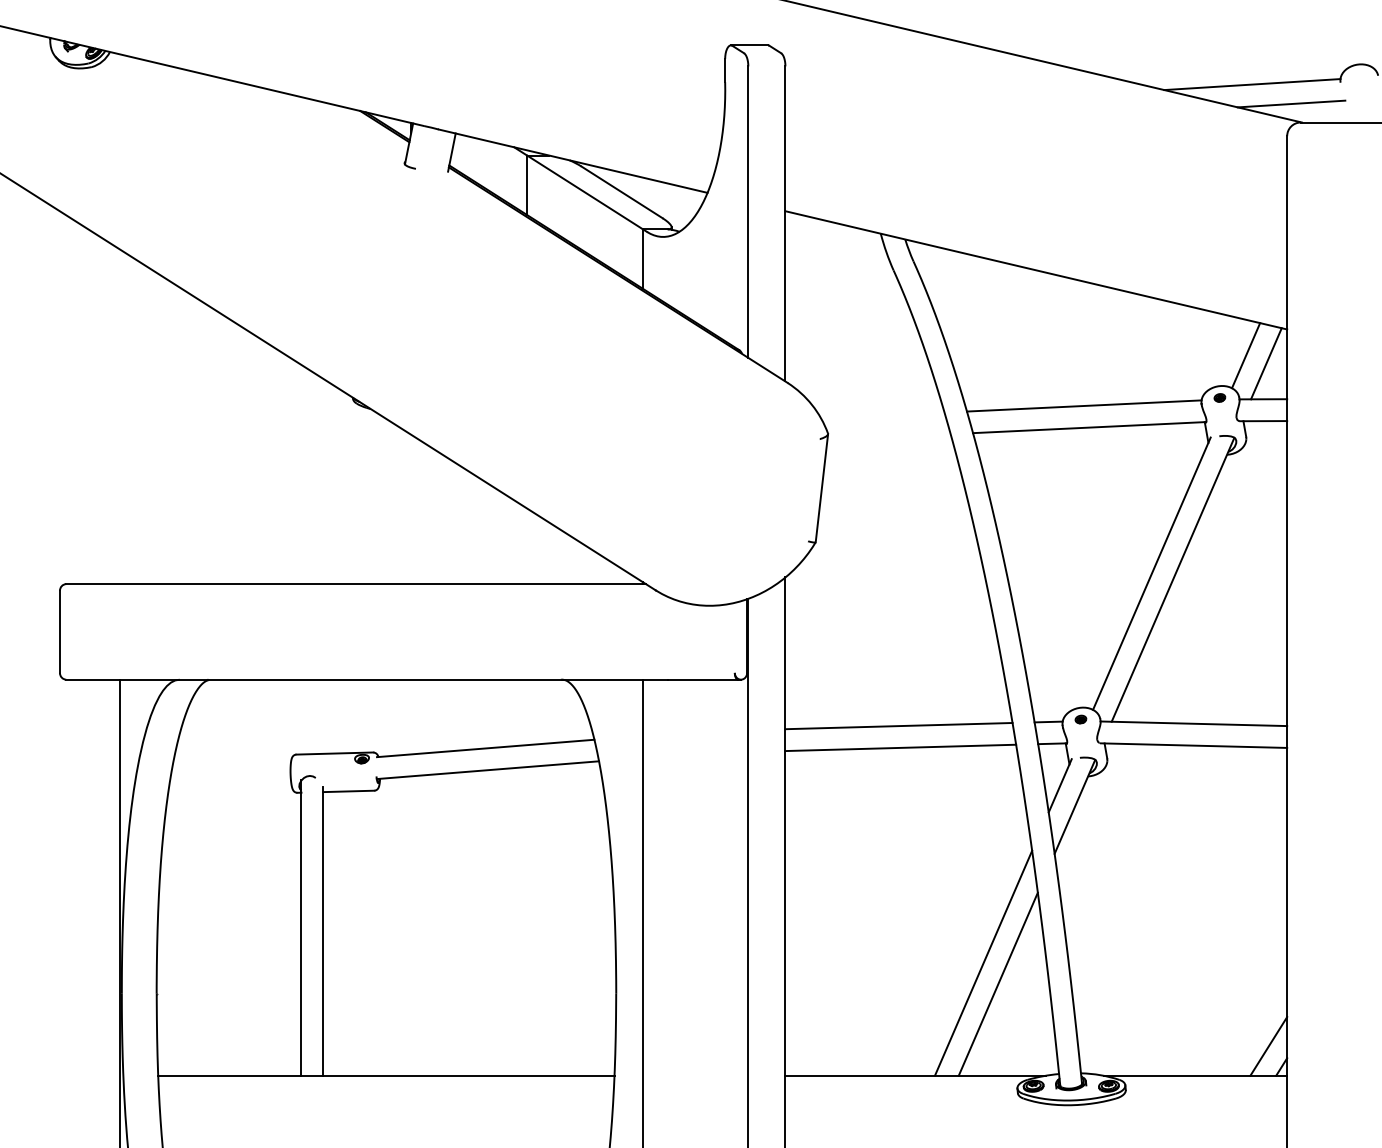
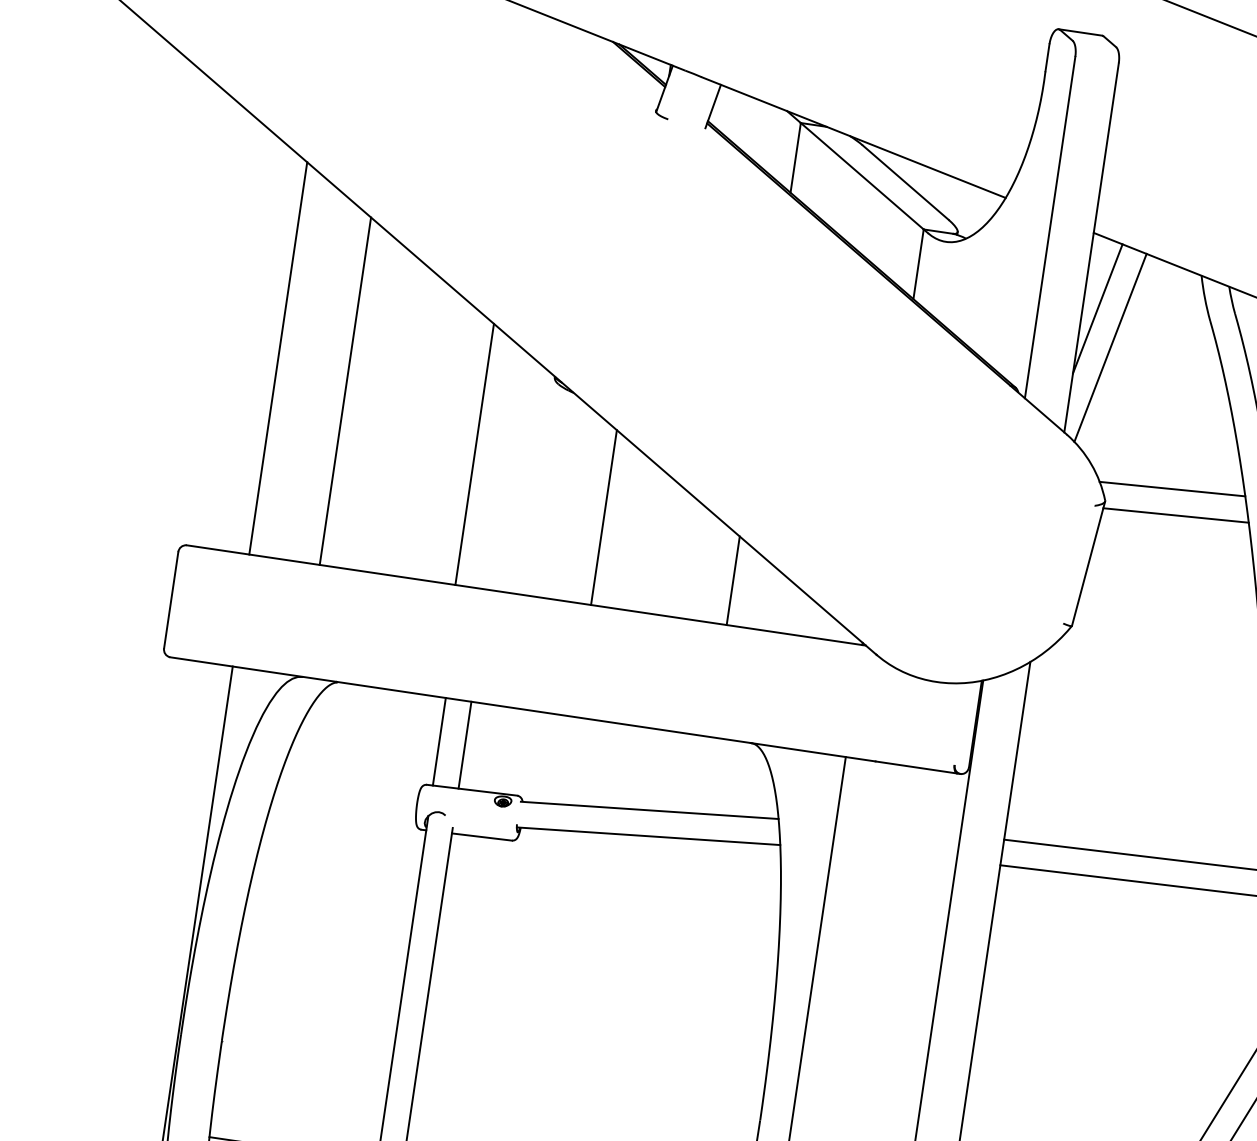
line: (797, 274) -> (1096, 309), added
line: (813, 305) -> (1110, 348), added
line: (882, 415) -> (1172, 488), added
line: (119, 416) -> (278, 358), added
line: (179, 435) -> (345, 390), added
line: (888, 437) -> (1175, 515), added
line: (295, 472) -> (474, 454), added
line: (411, 509) -> (604, 517), added
line: (527, 546) -> (733, 581), added
line: (301, 716) -> (439, 741), added
line: (323, 716) -> (465, 744), added

